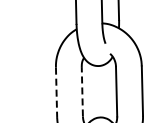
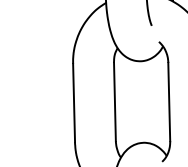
line: (82, 91) -> (115, 101), dashed -> solid
line: (56, 92) -> (73, 103), dashed -> solid

